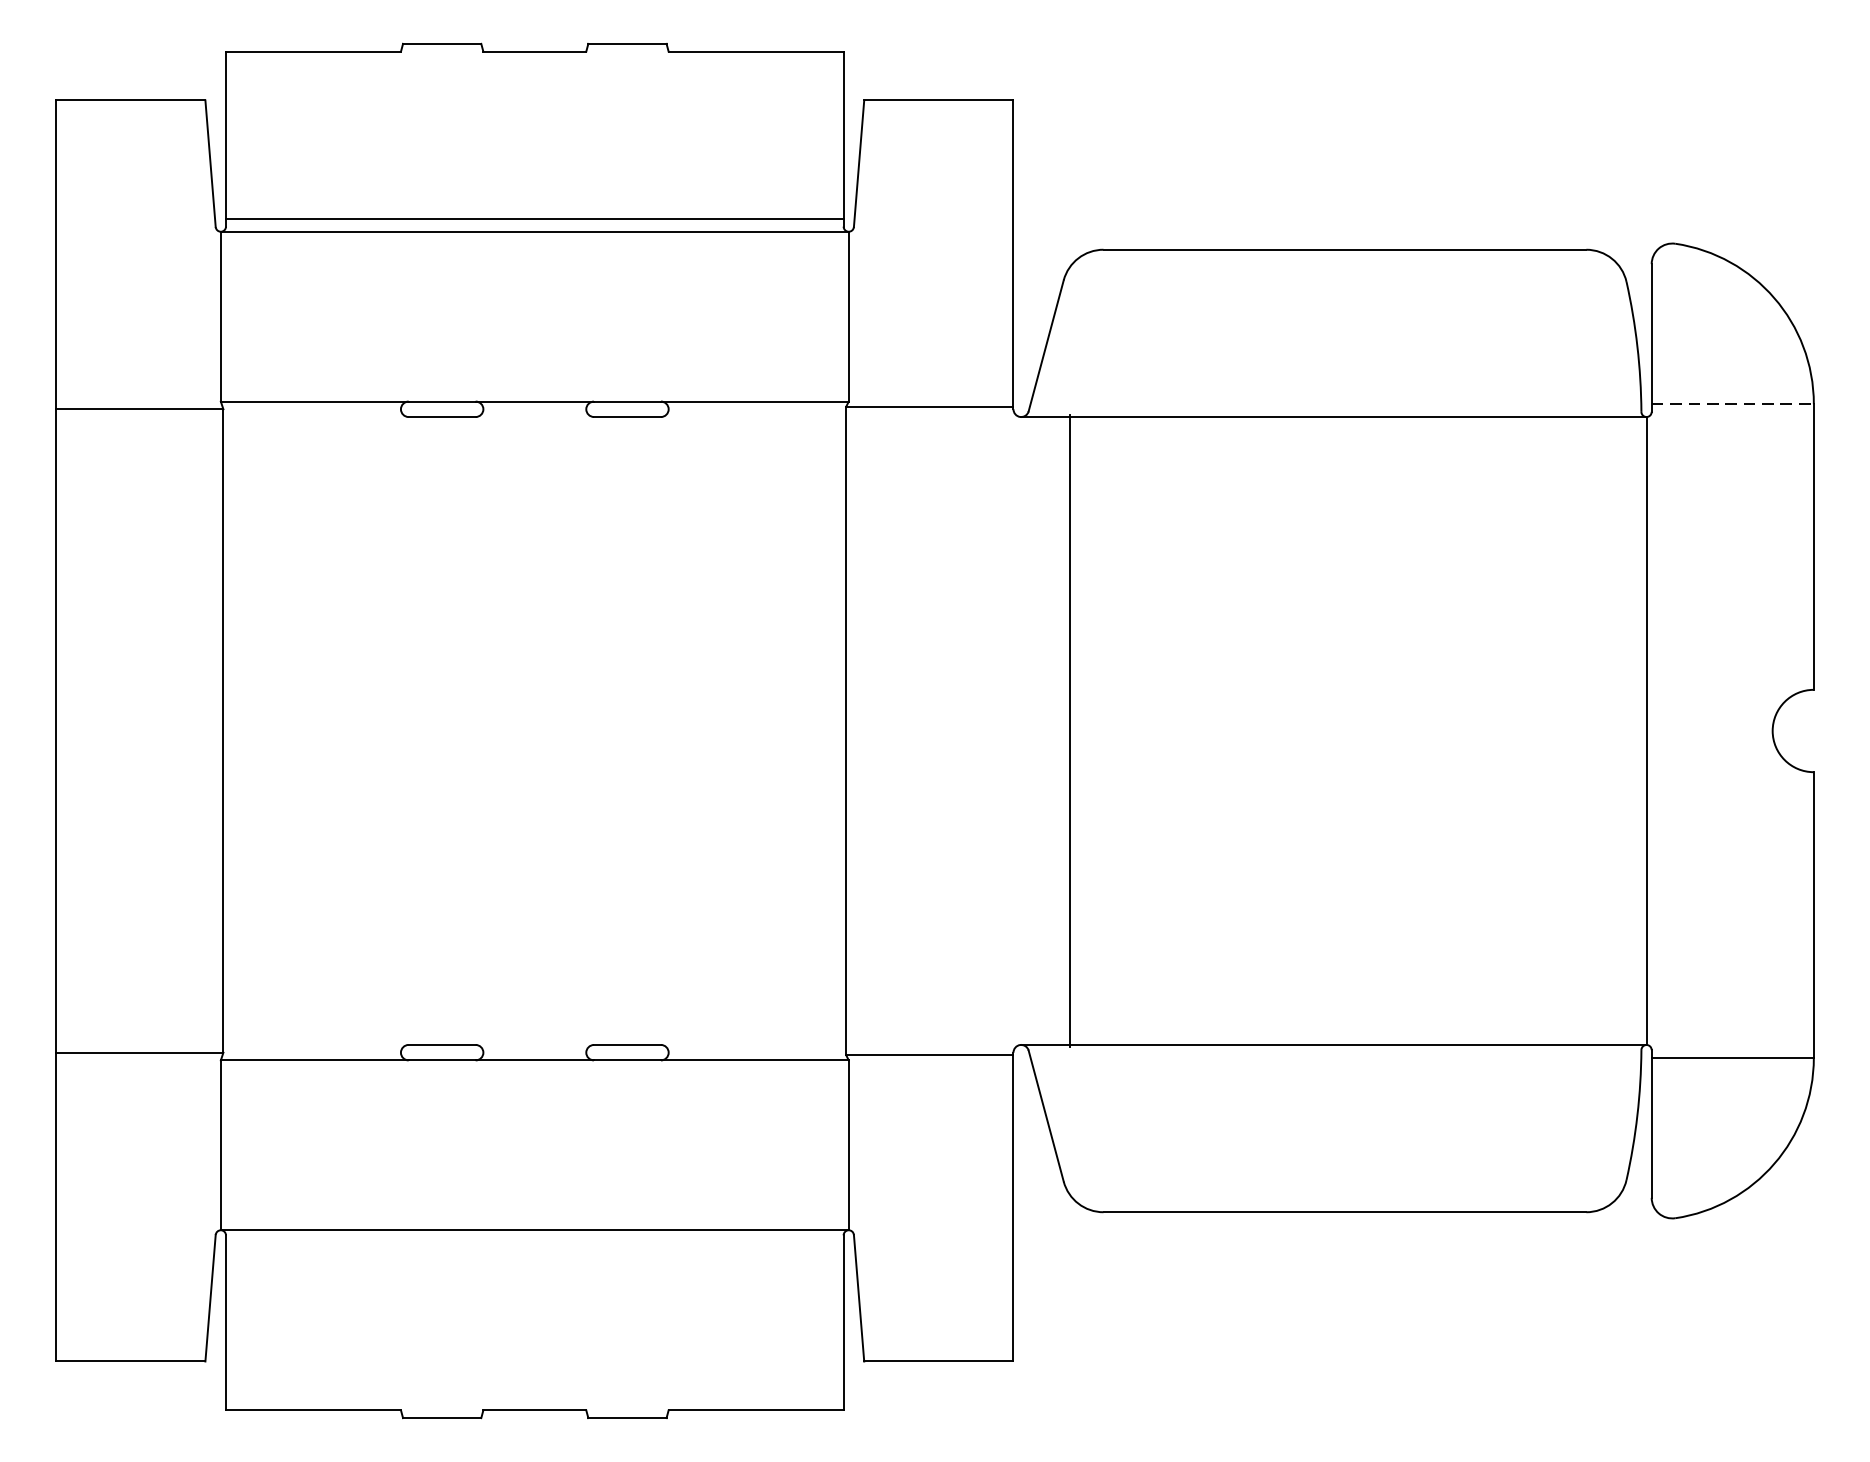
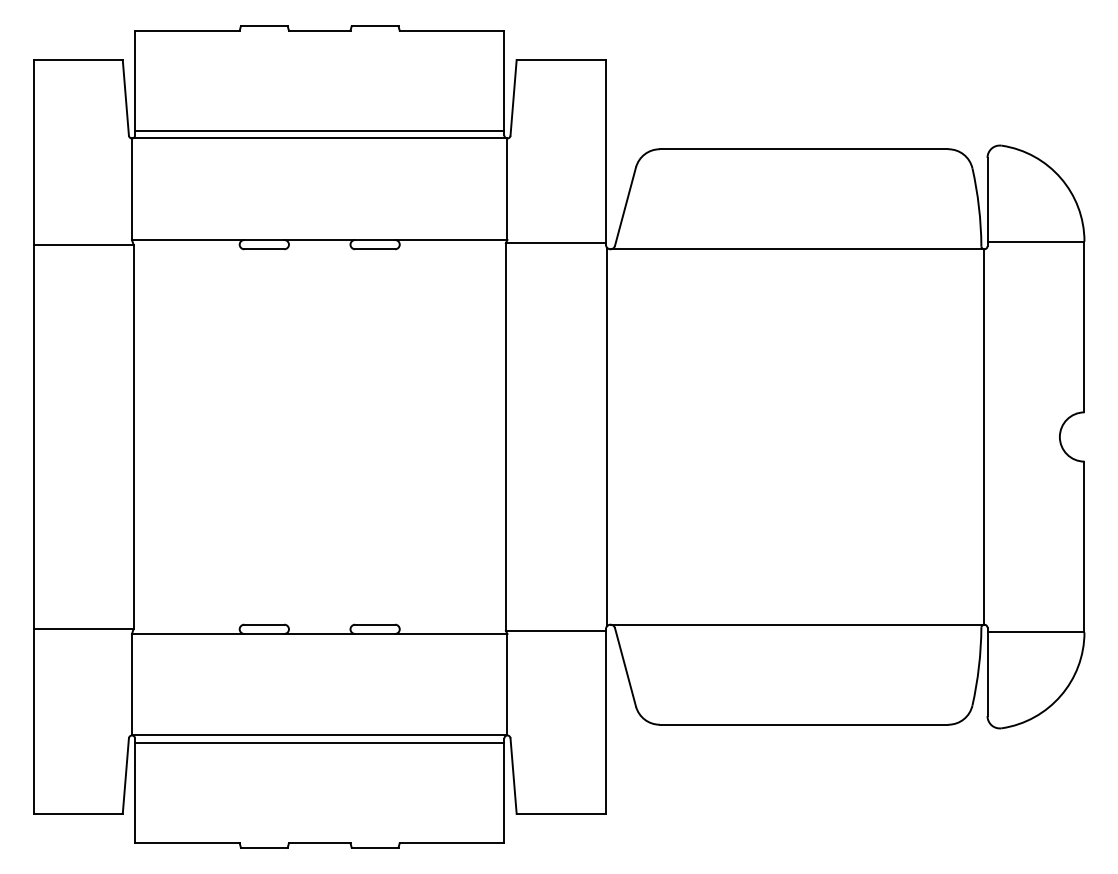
line: (1733, 404) -> (1036, 241), dashed -> solid
line: (1069, 730) -> (607, 436), moved
line: (534, 1243) -> (319, 743), added

